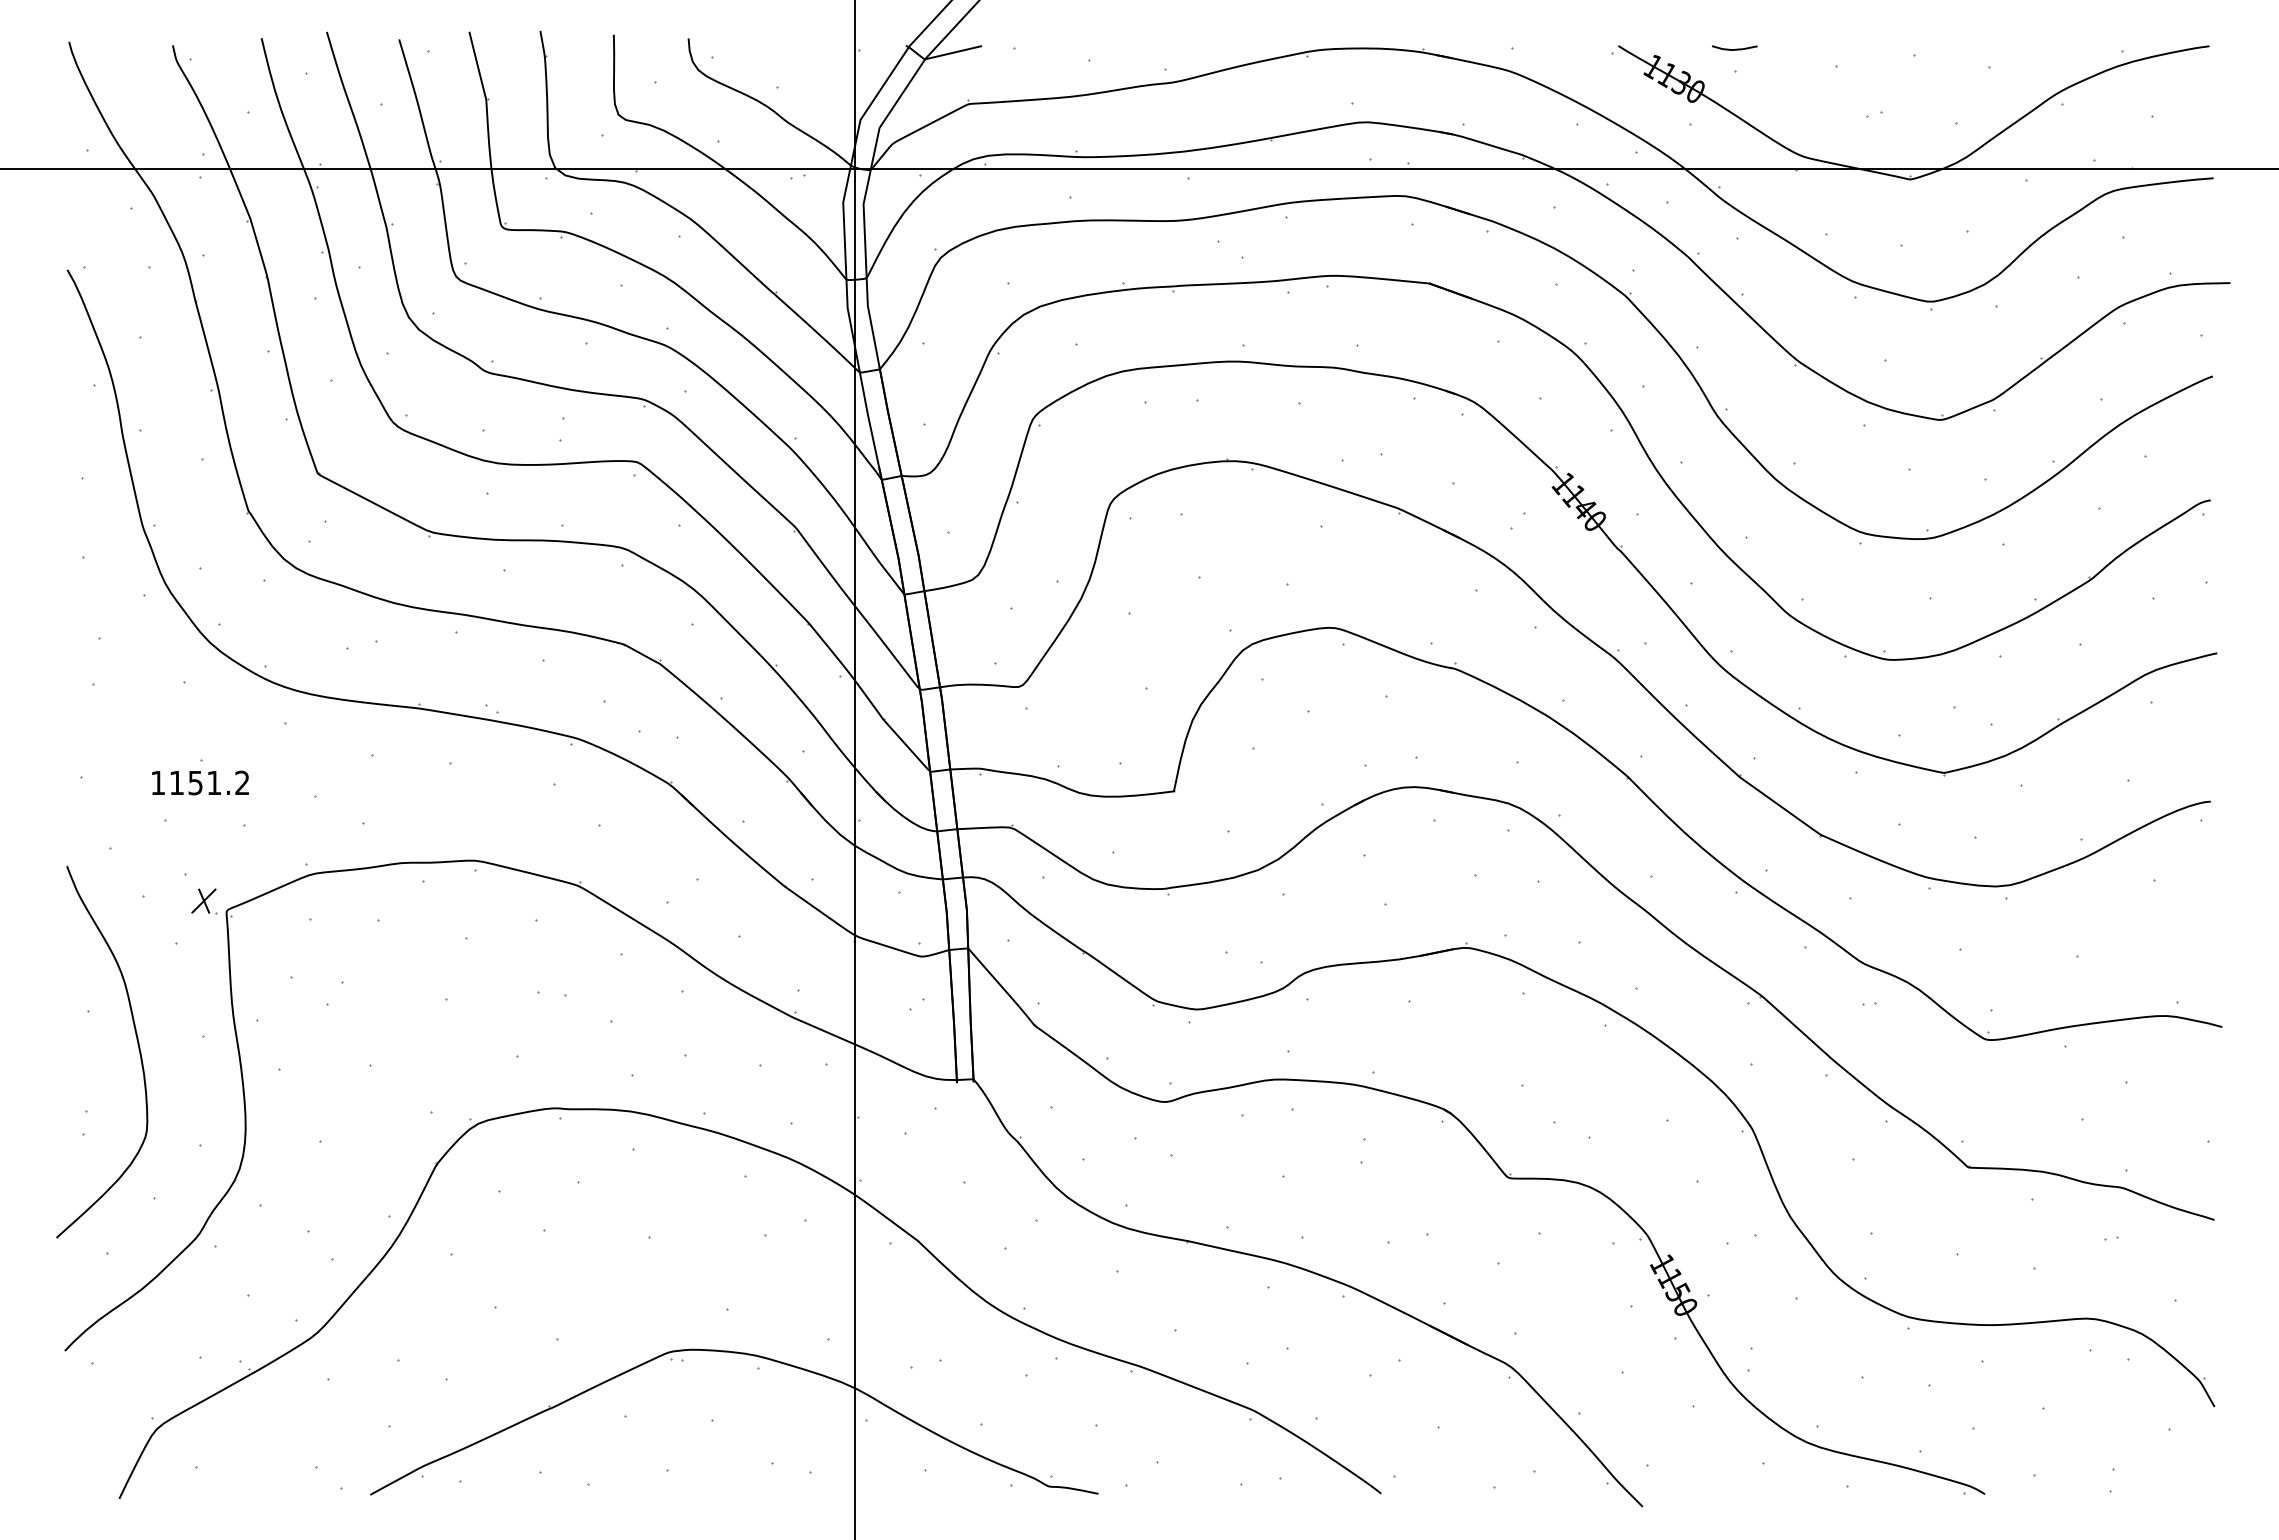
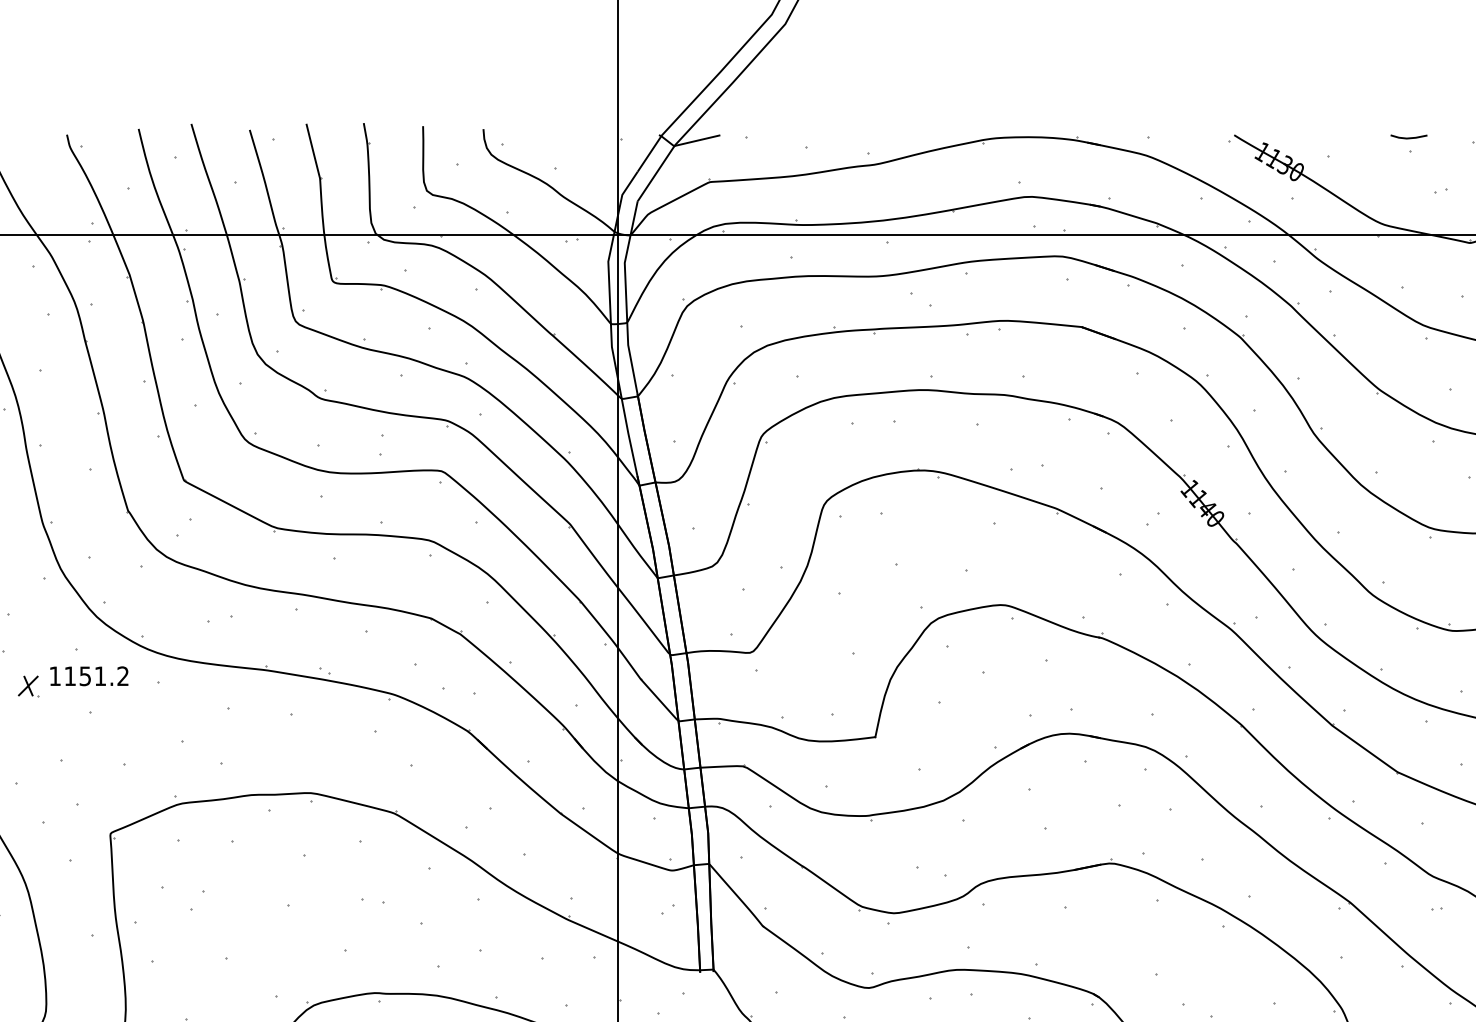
line: (1735, 48) -> (1409, 137), moved
text: (200, 782) -> (89, 675), moved
part: (204, 901) -> (28, 686), moved

